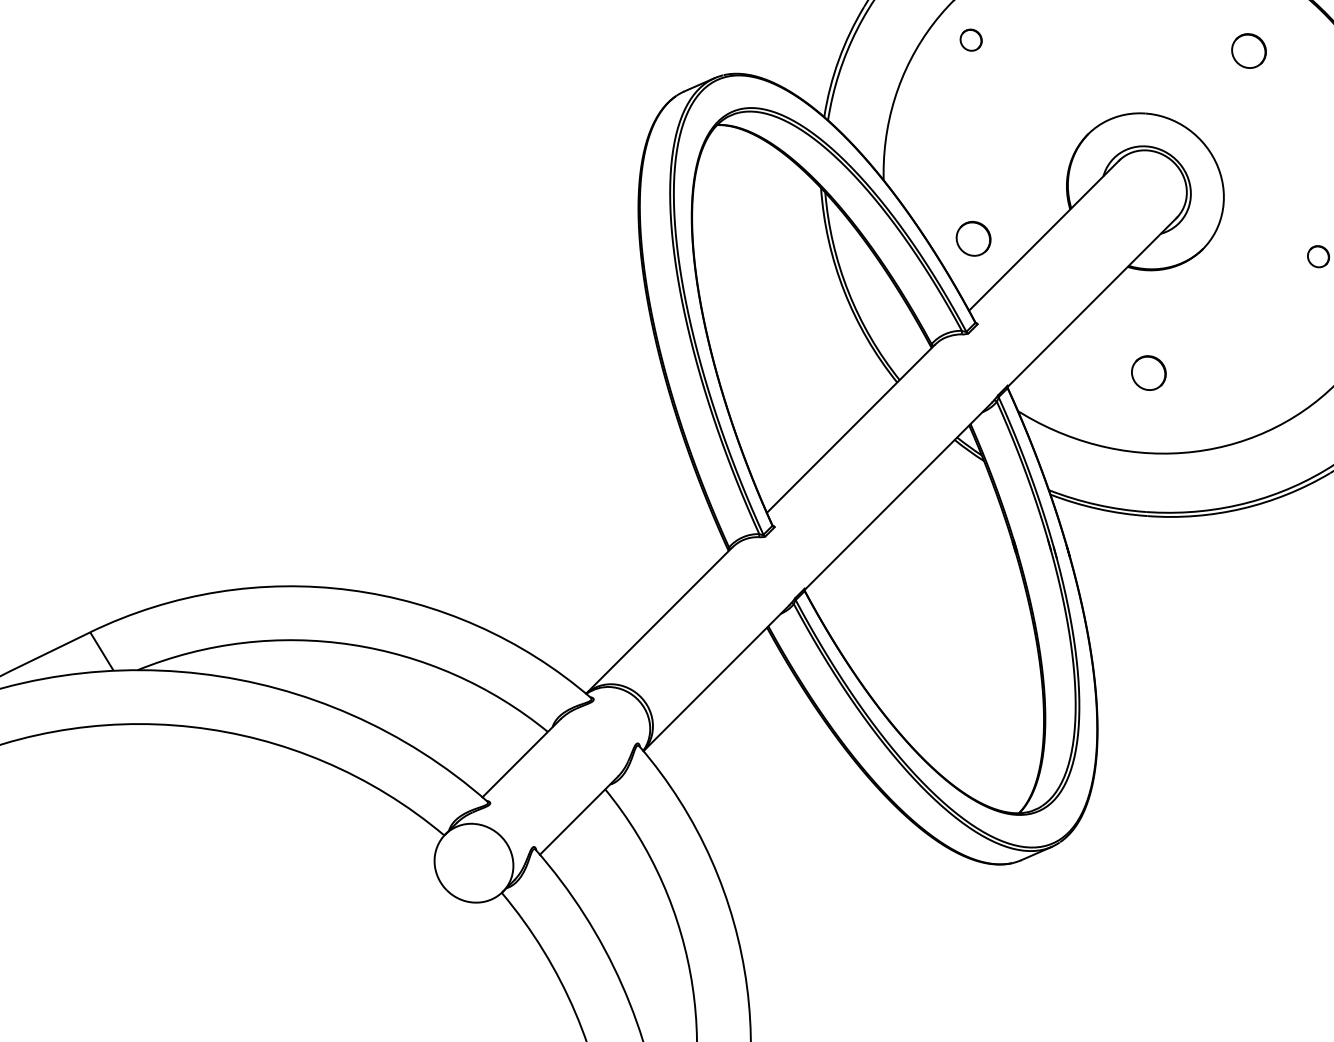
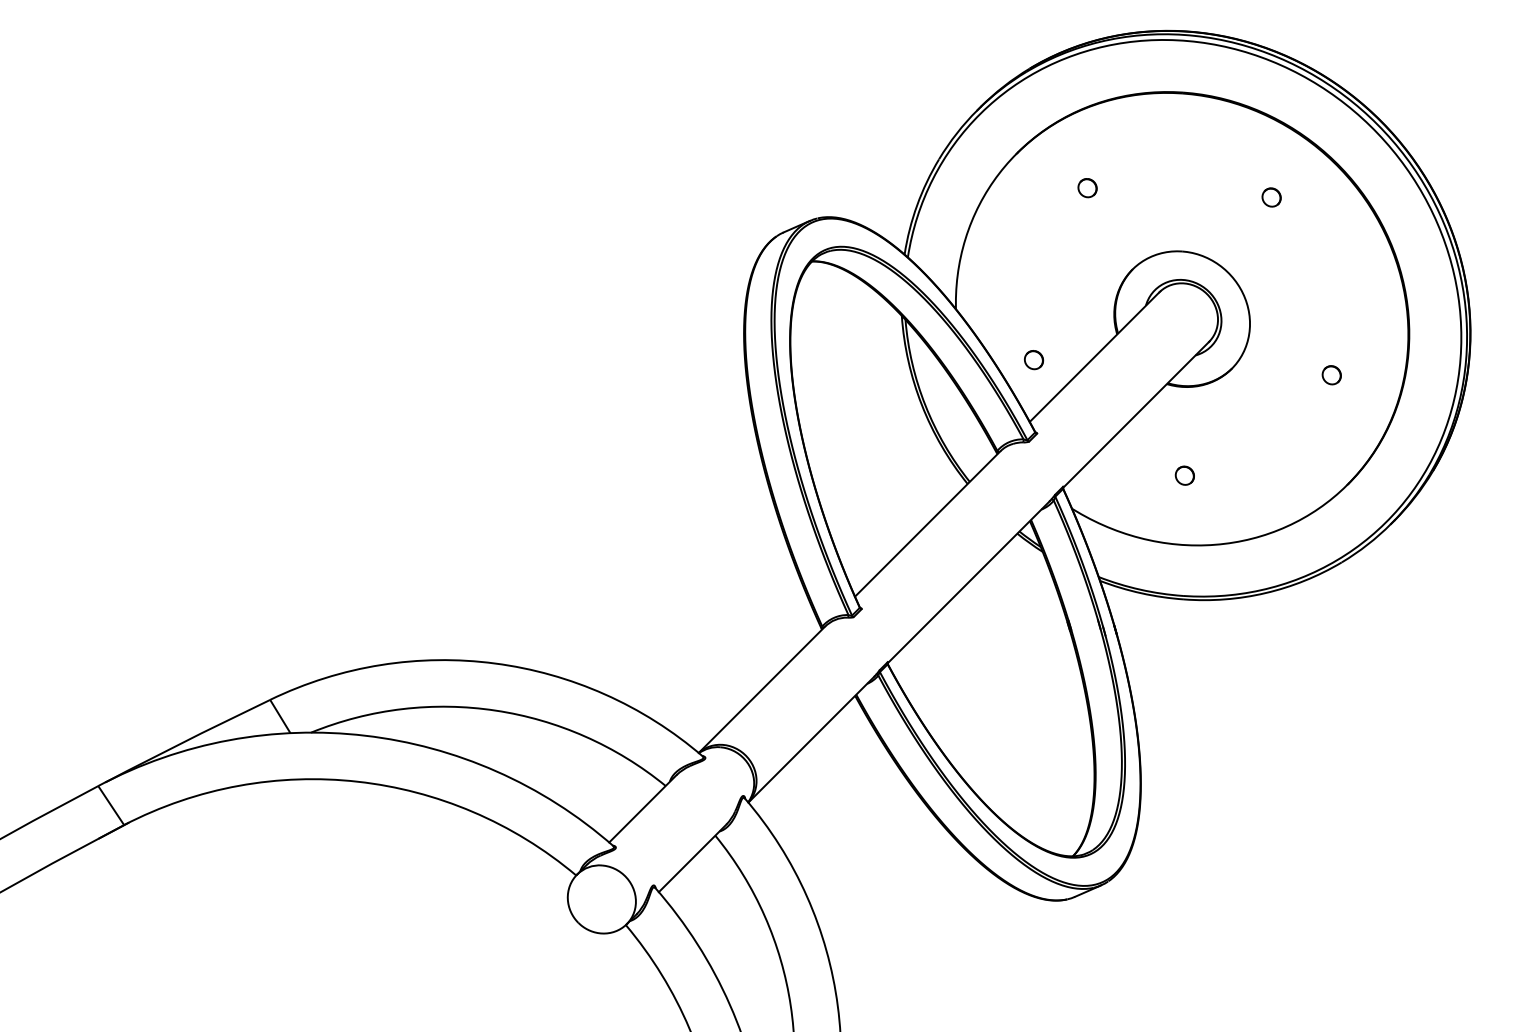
part: (971, 40) -> (1087, 188), moved
part: (1248, 51) -> (1271, 197), size x0.62
part: (974, 239) -> (1034, 360), size x0.62
part: (1148, 372) -> (1184, 475), size x0.62

